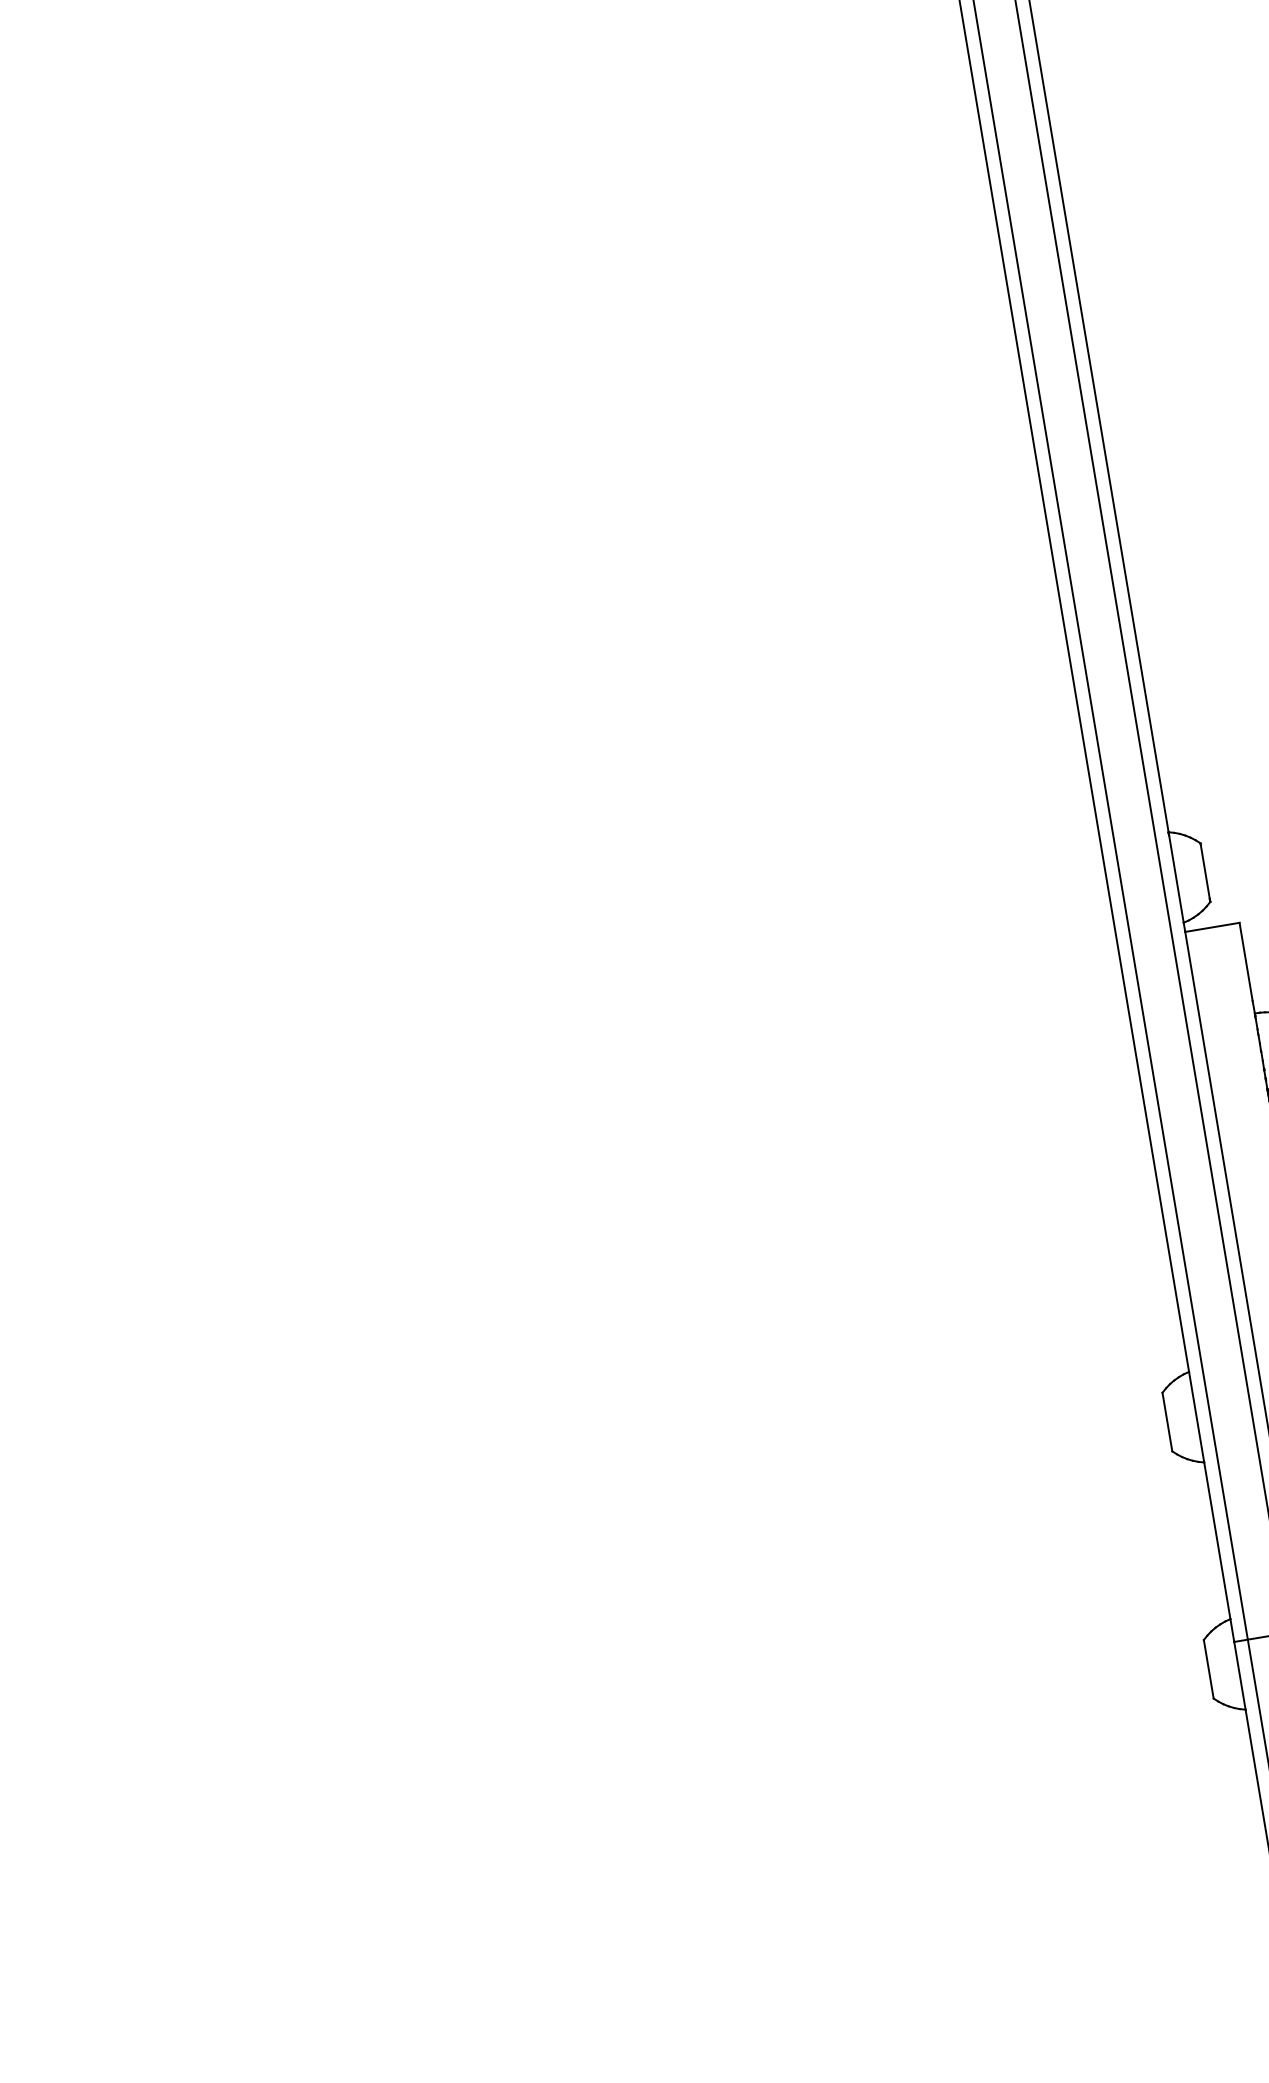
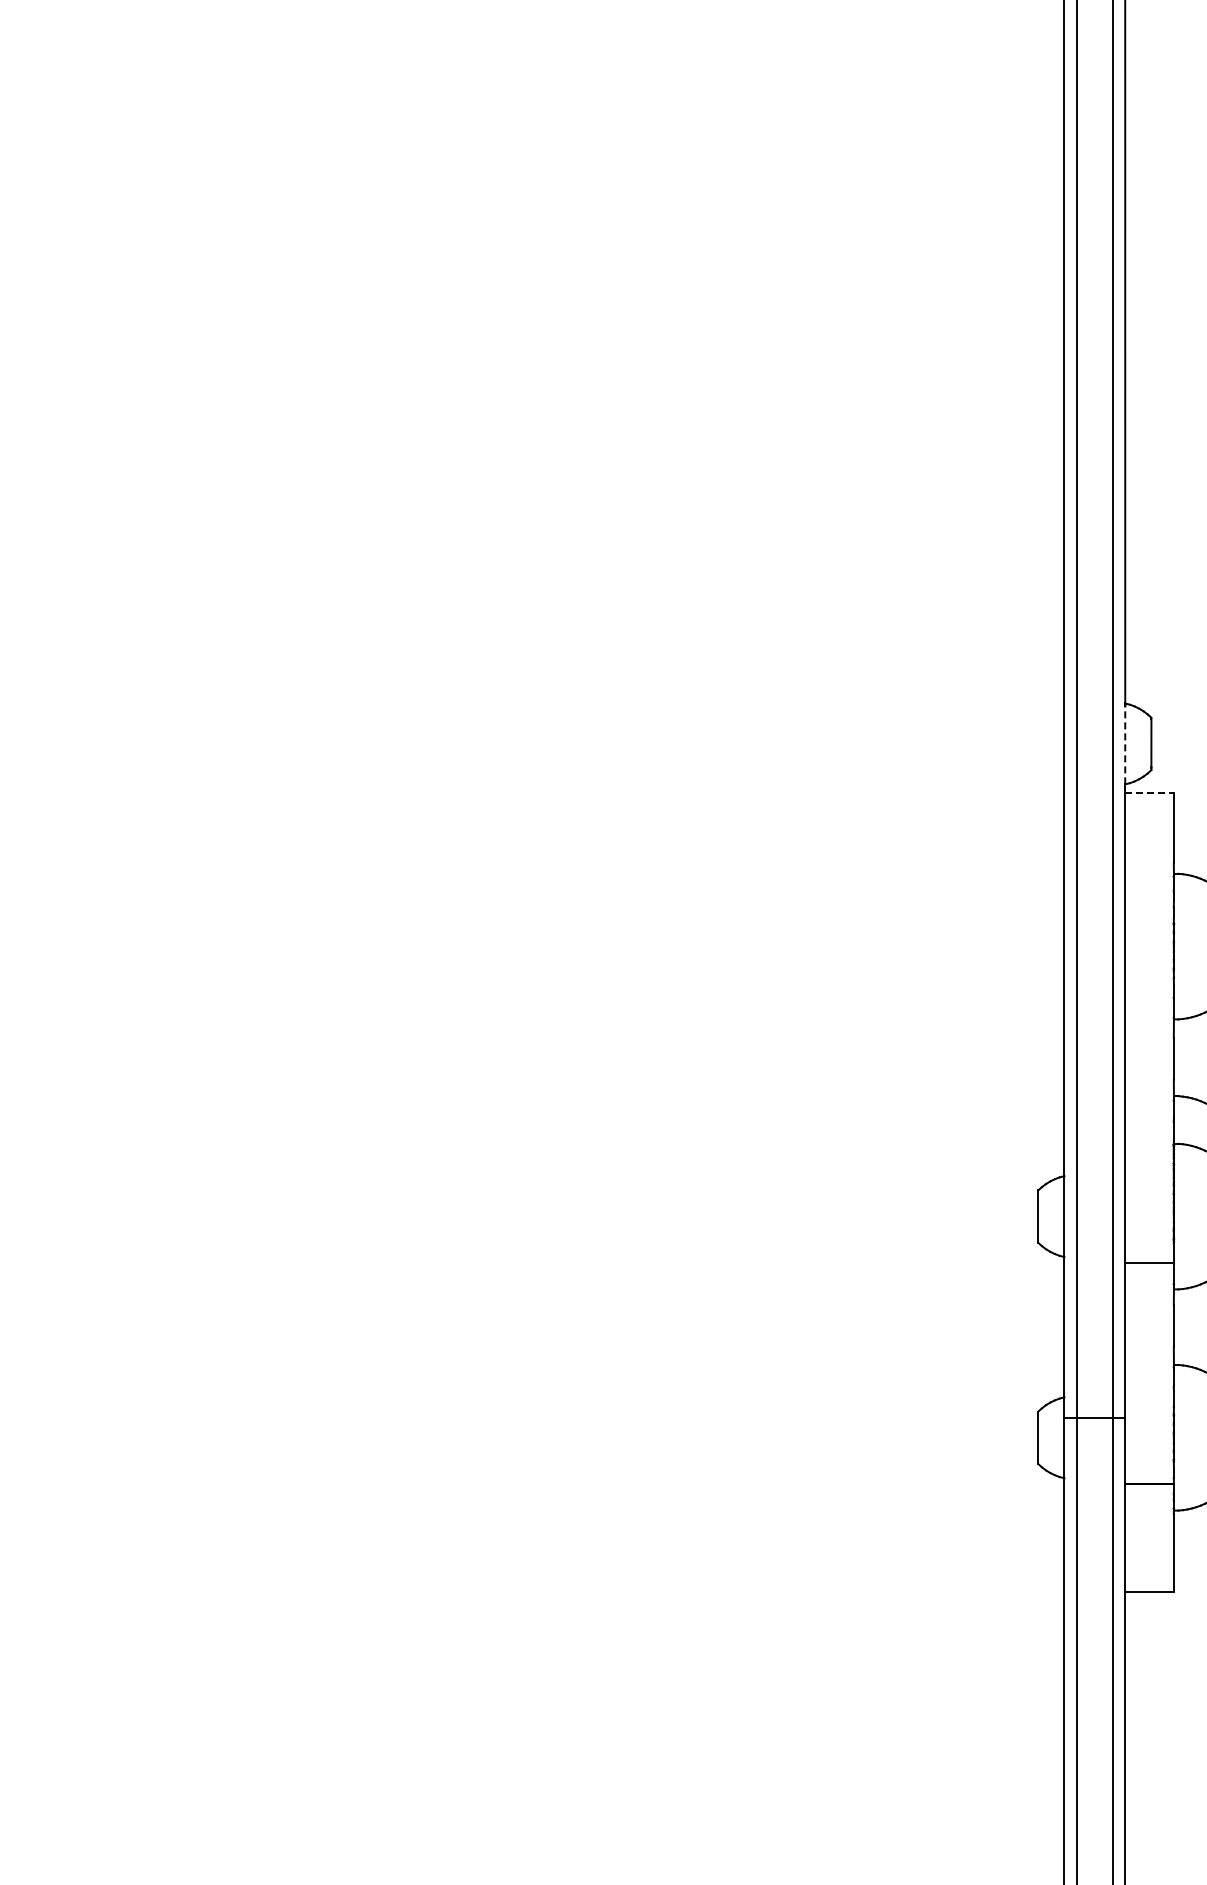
line: (1176, 878) -> (1125, 744), solid -> dashed
line: (1213, 927) -> (1150, 792), solid -> dashed

